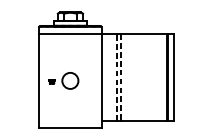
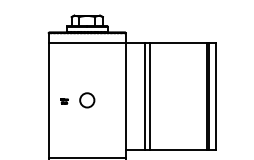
line: (116, 77) -> (144, 95), dashed -> solid
line: (121, 77) -> (150, 96), dashed -> solid
circle: (70, 81) -> (87, 100), size x0.71

